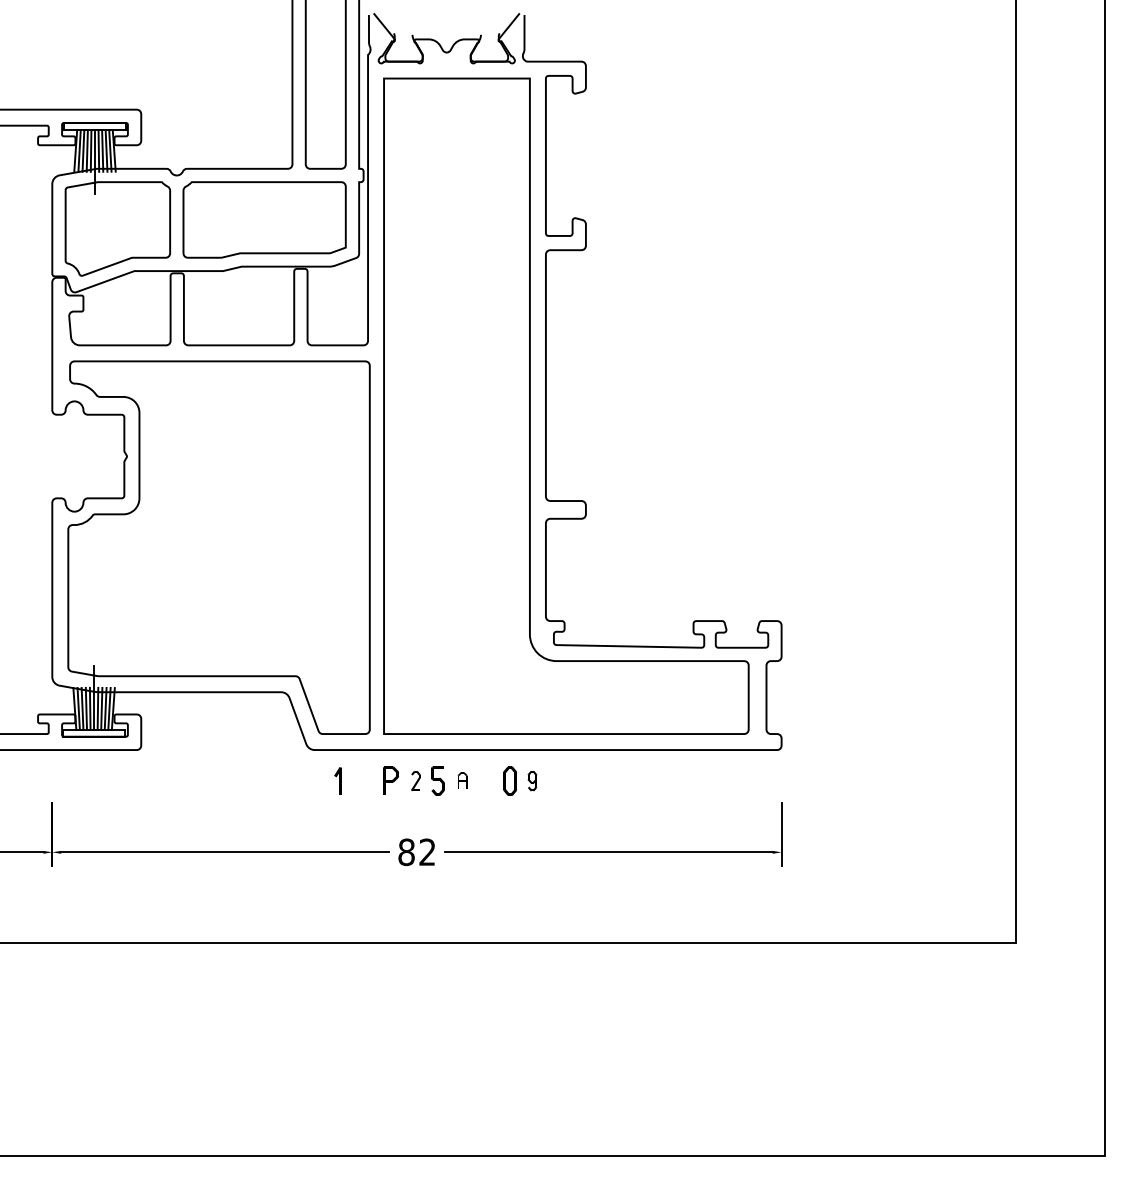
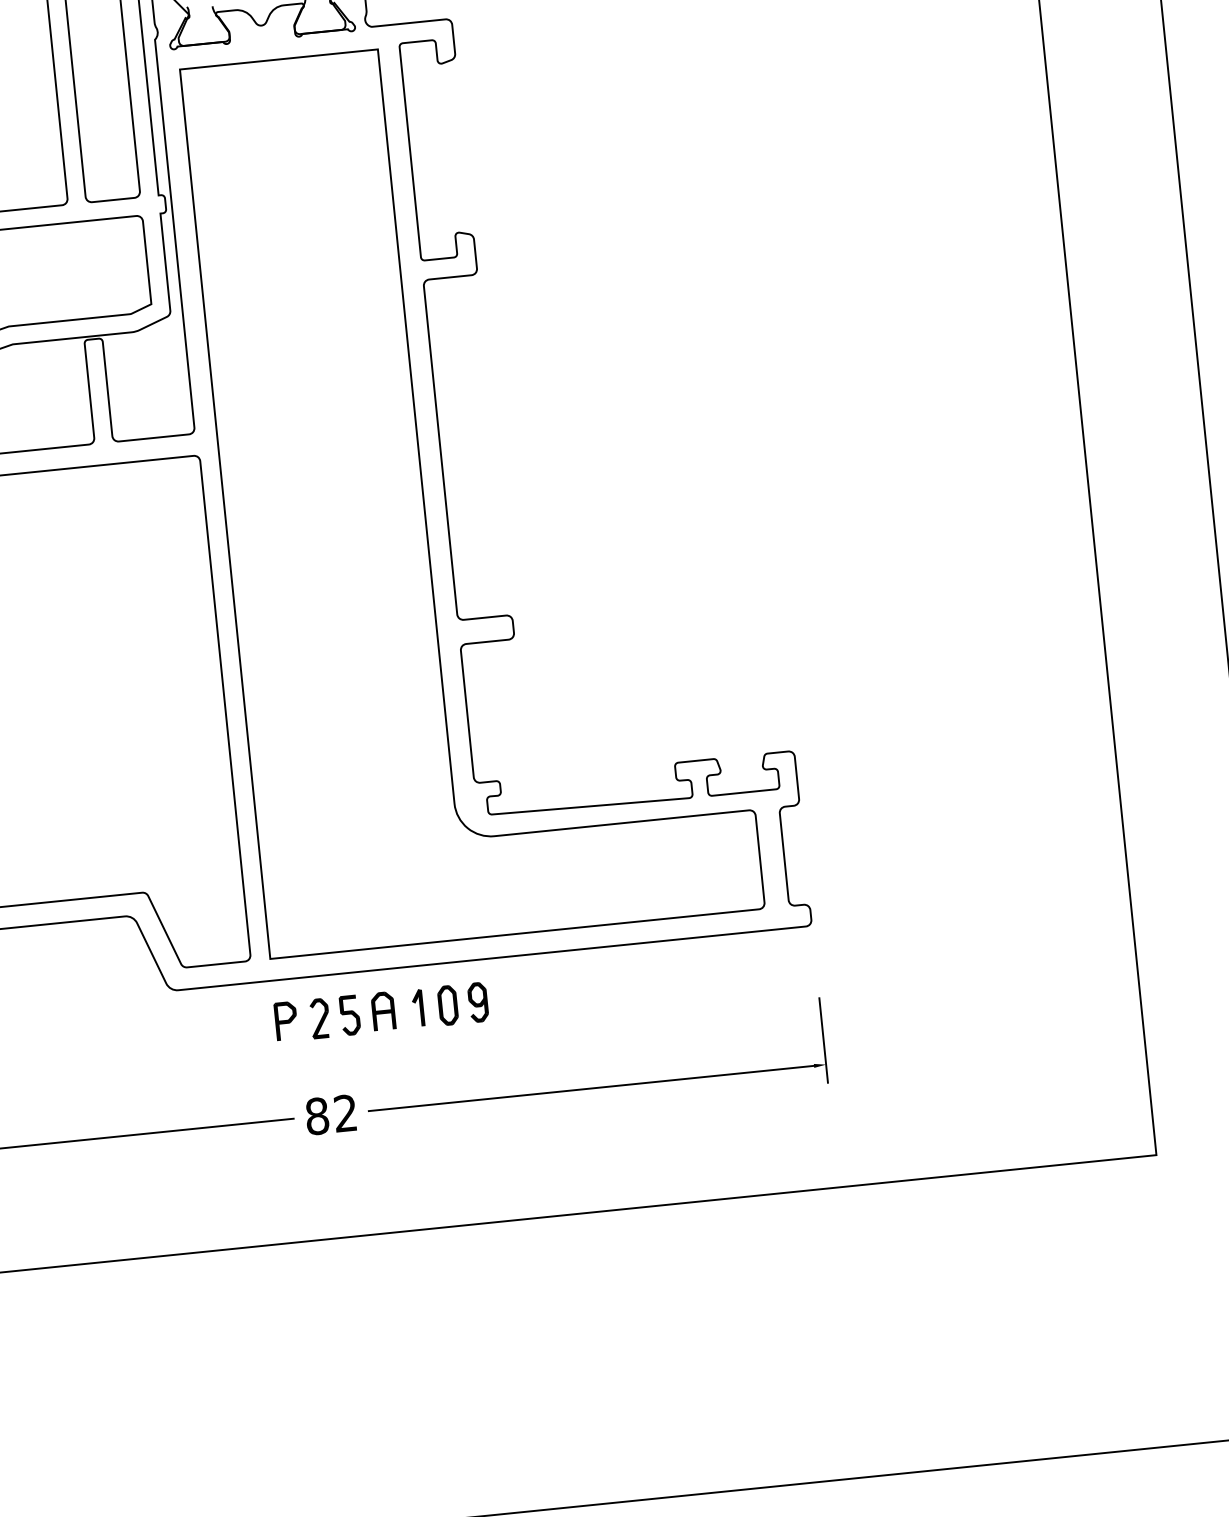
part: (337, 780) -> (417, 1007), moved
part: (415, 780) -> (319, 1017), size x1.43
part: (462, 780) -> (383, 1011), size x1.67
part: (532, 780) -> (478, 1001), size x1.43

